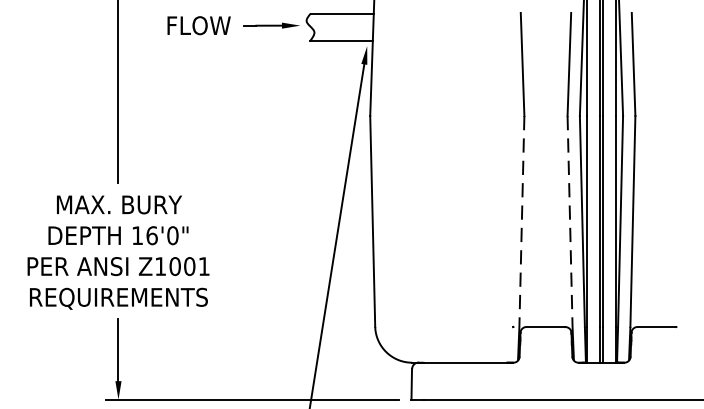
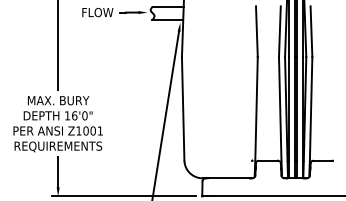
line: (521, 220) -> (256, 108), dashed -> solid
line: (570, 220) -> (280, 108), dashed -> solid

